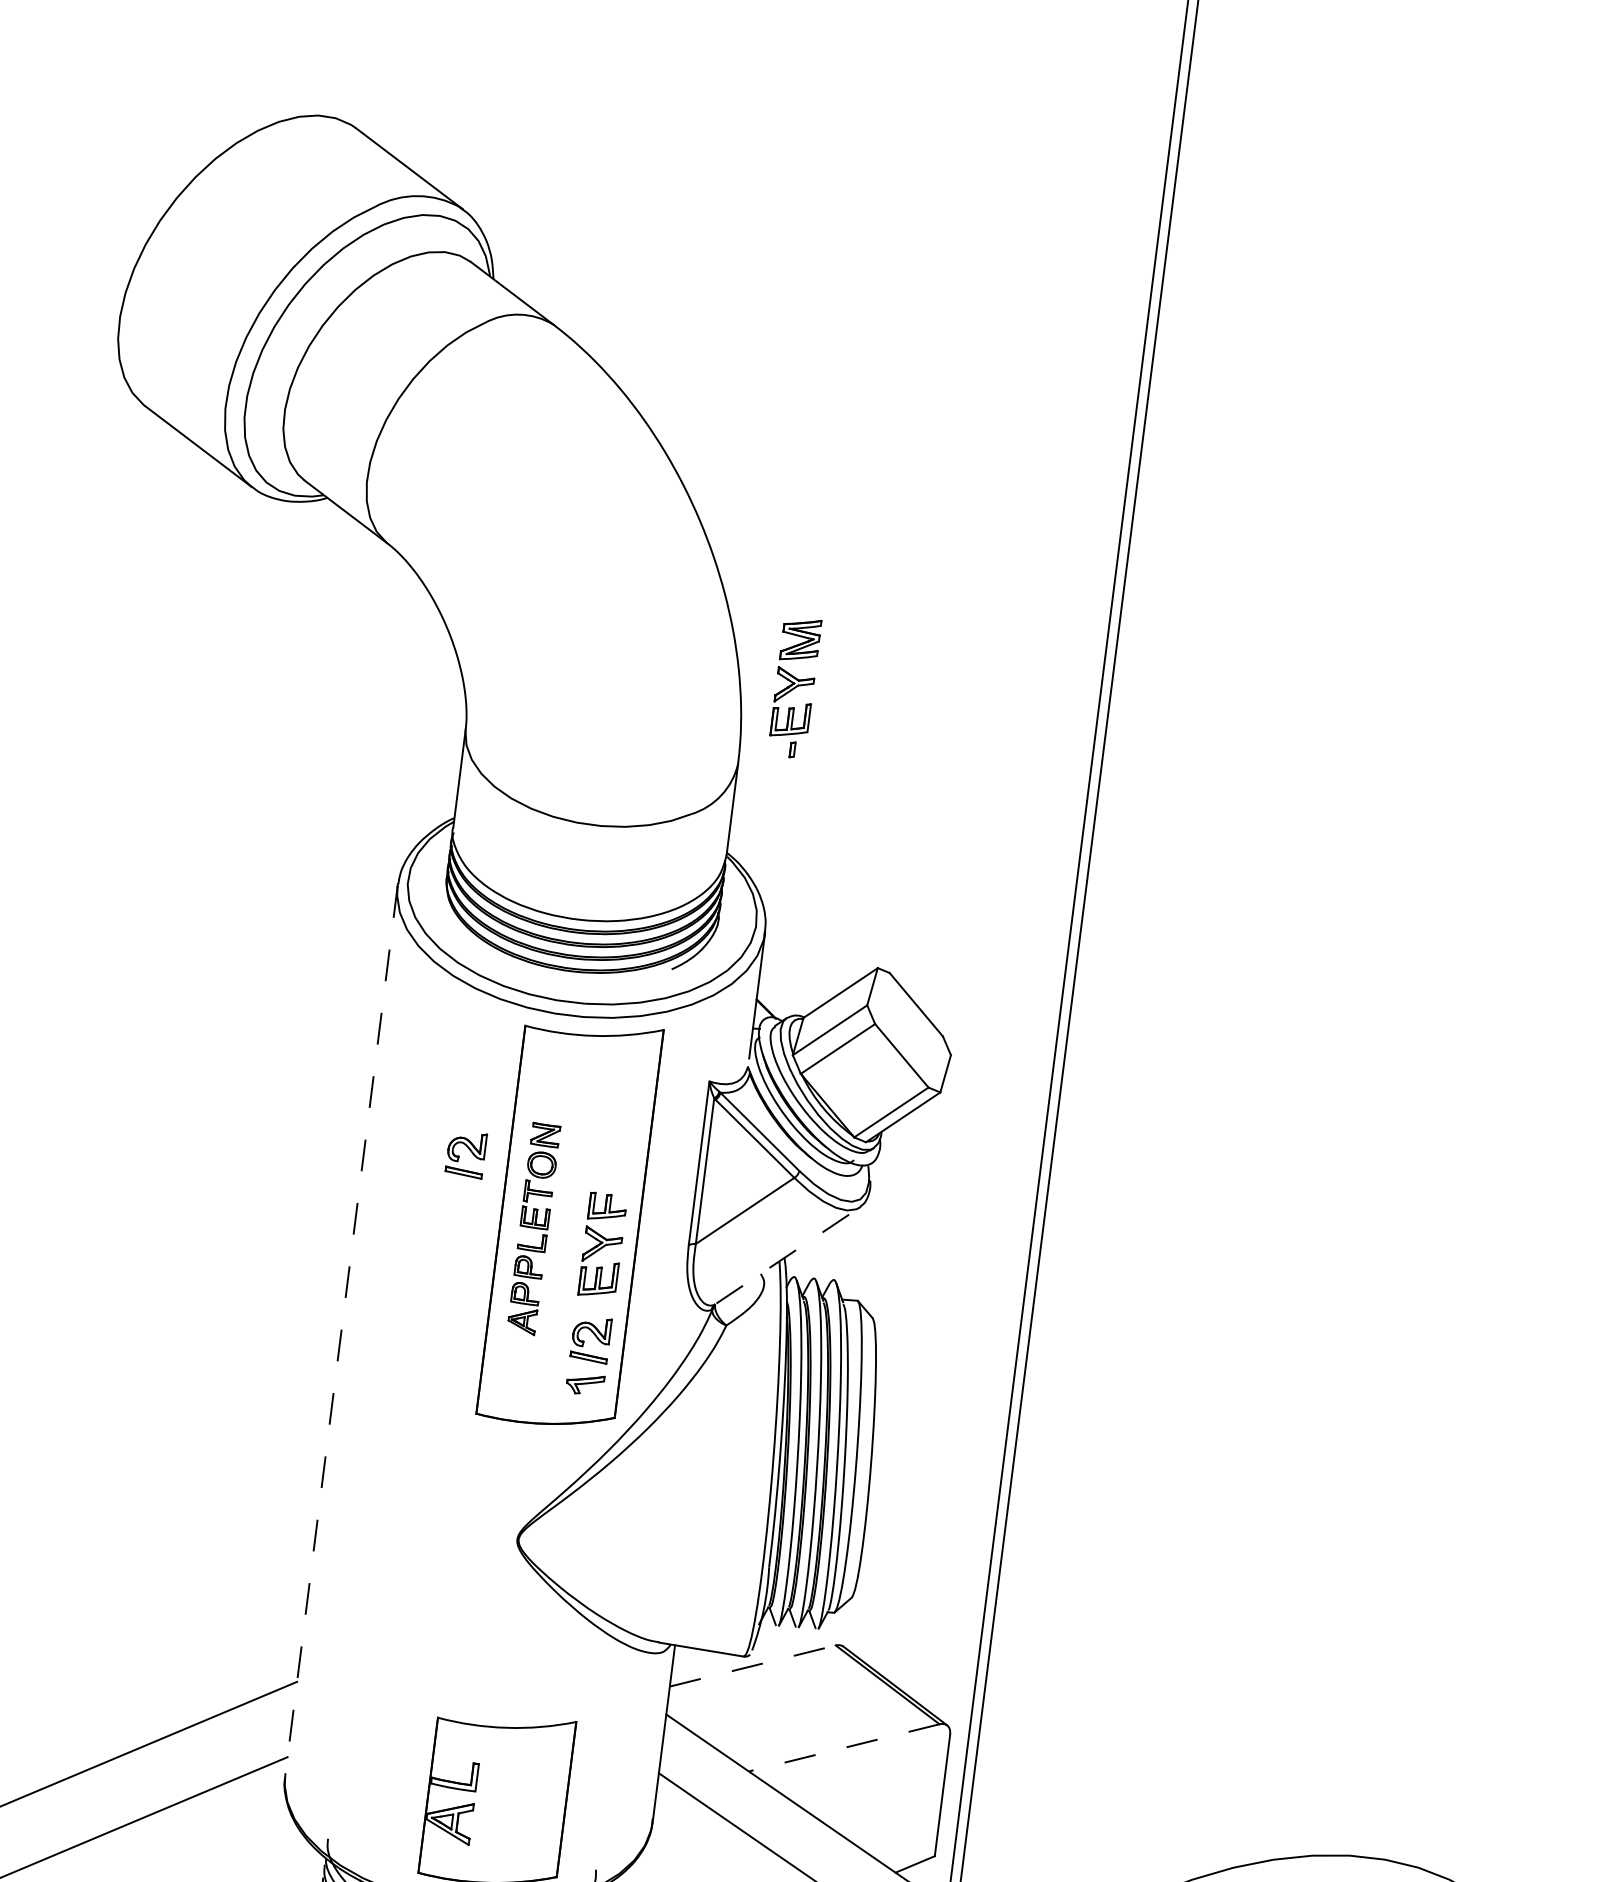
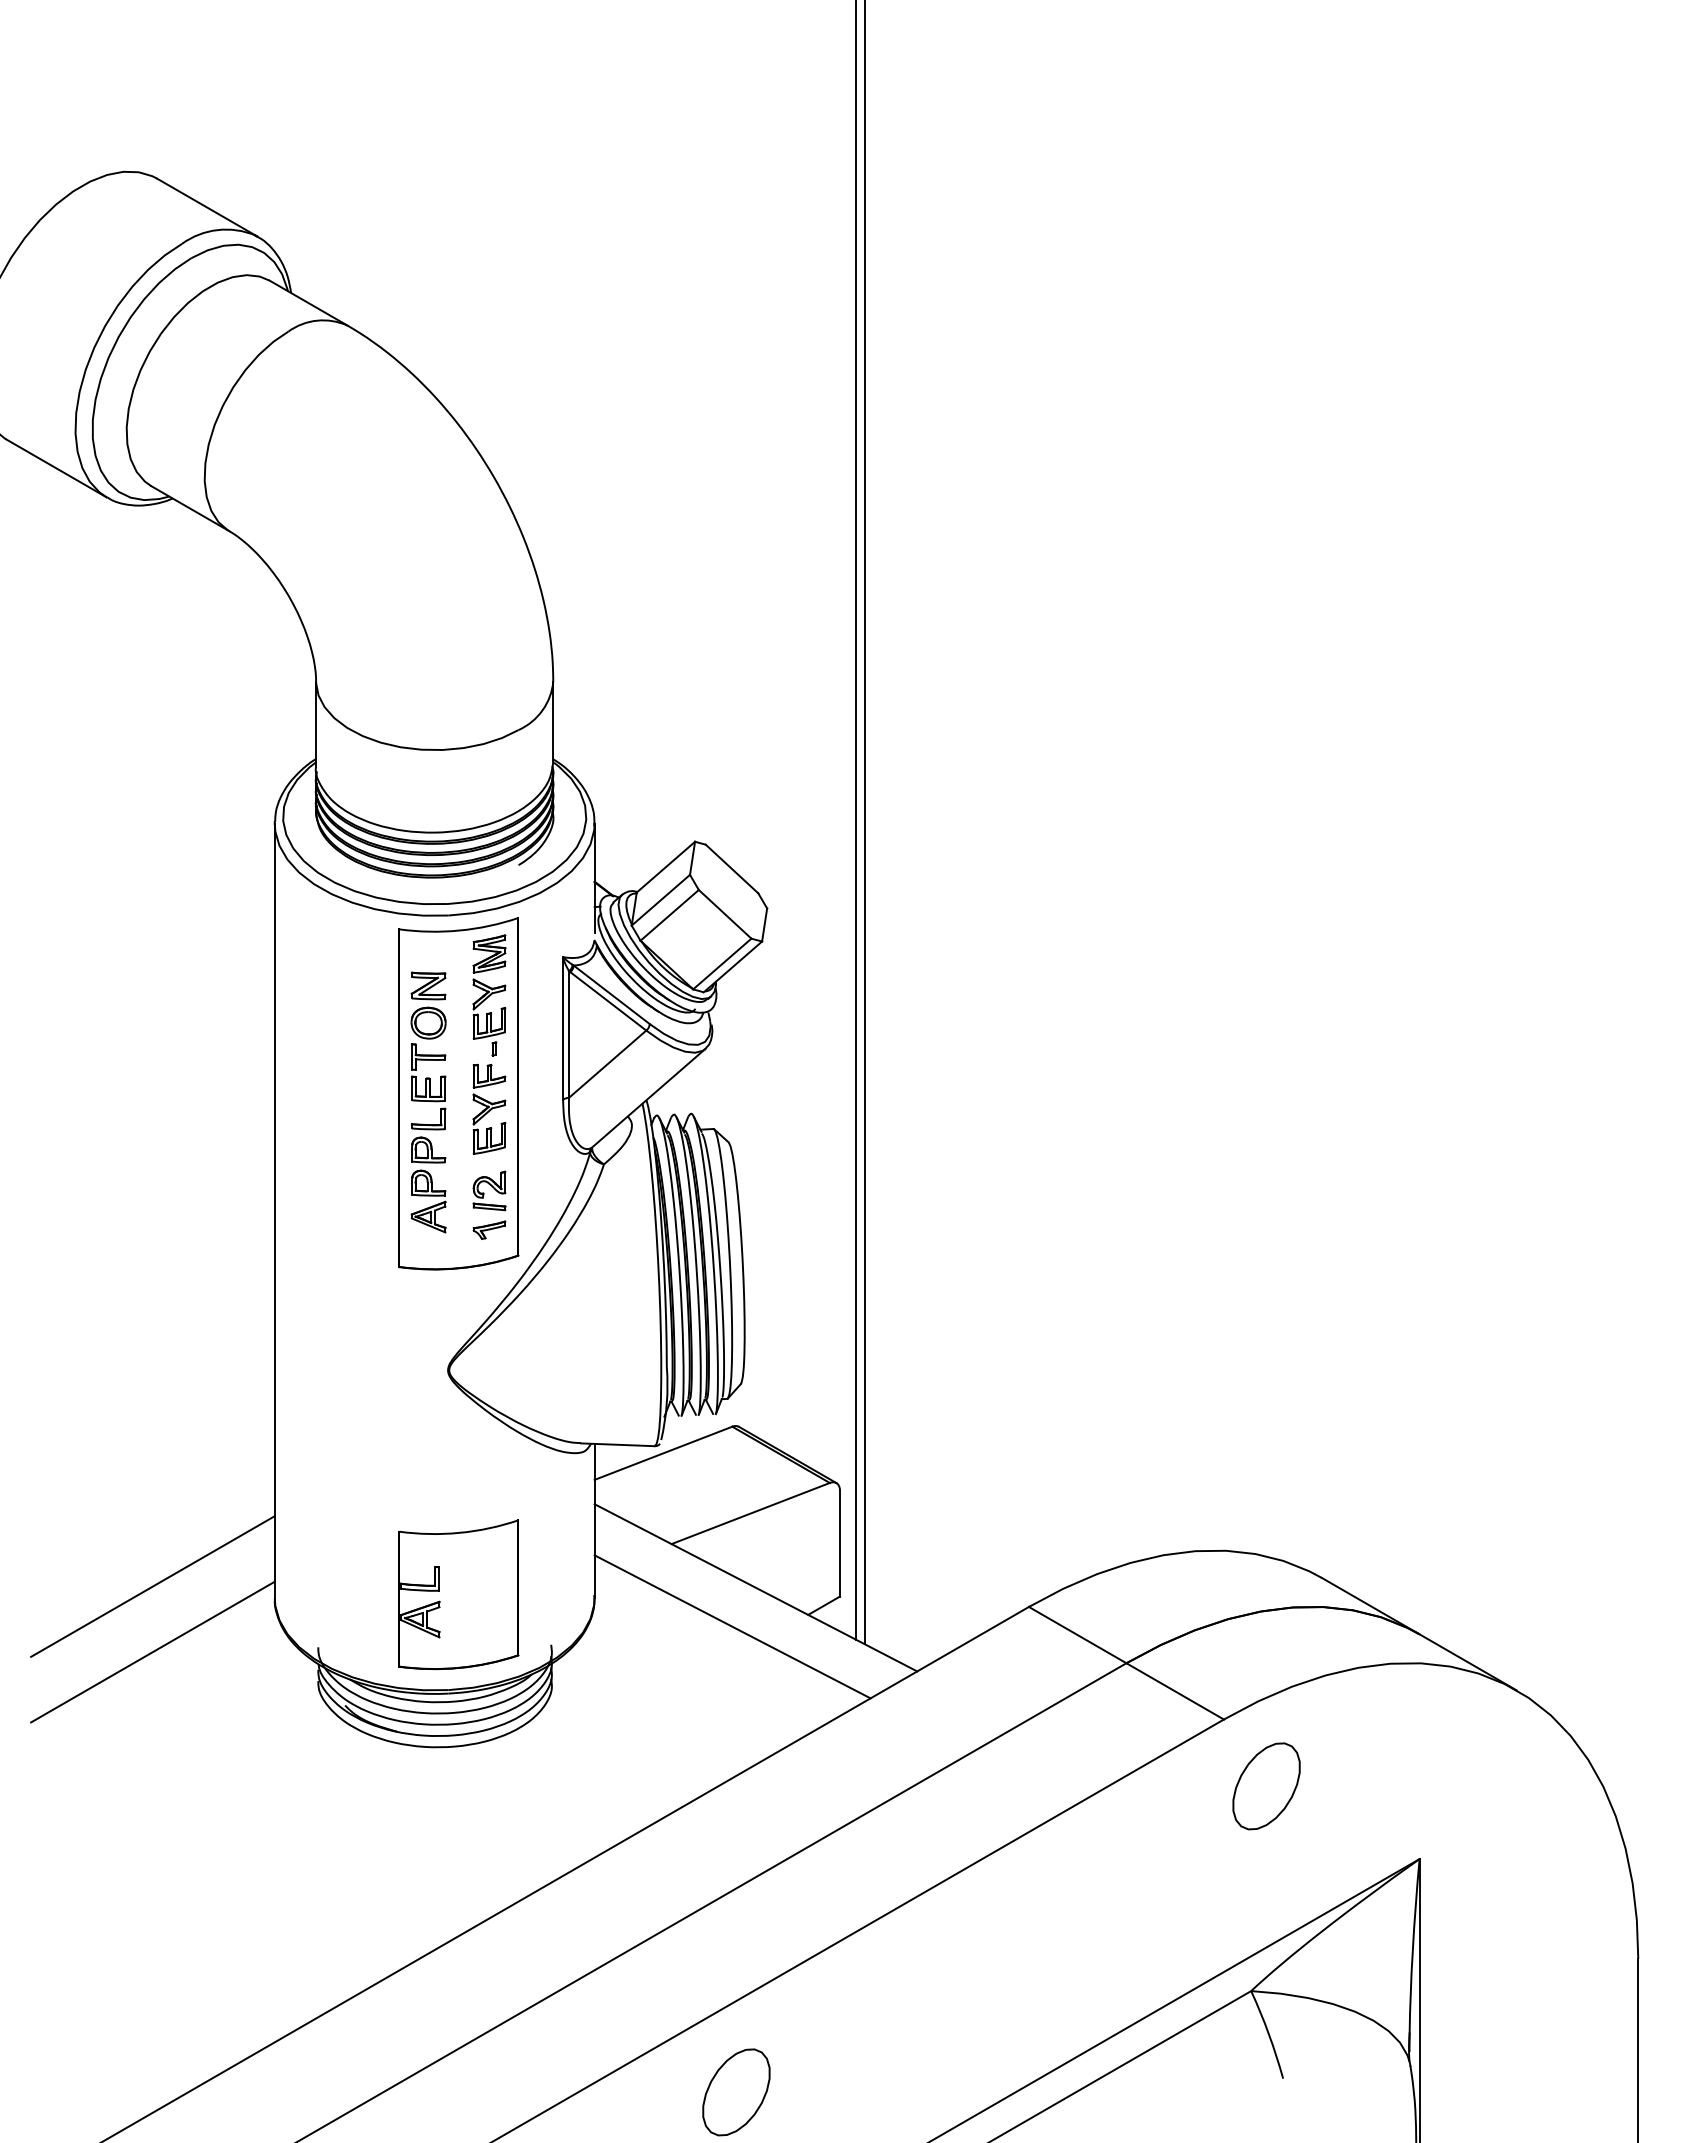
part: (794, 687) -> (489, 995), moved
part: (466, 1153) -> (362, 1045), removed
part: (533, 1228) -> (428, 1102), size x1.43
line: (788, 1255) -> (649, 1097), dashed -> solid
line: (341, 1331) -> (274, 1211), dashed -> solid
line: (752, 1666) -> (663, 1453), dashed -> solid
line: (844, 1747) -> (750, 1513), dashed -> solid

